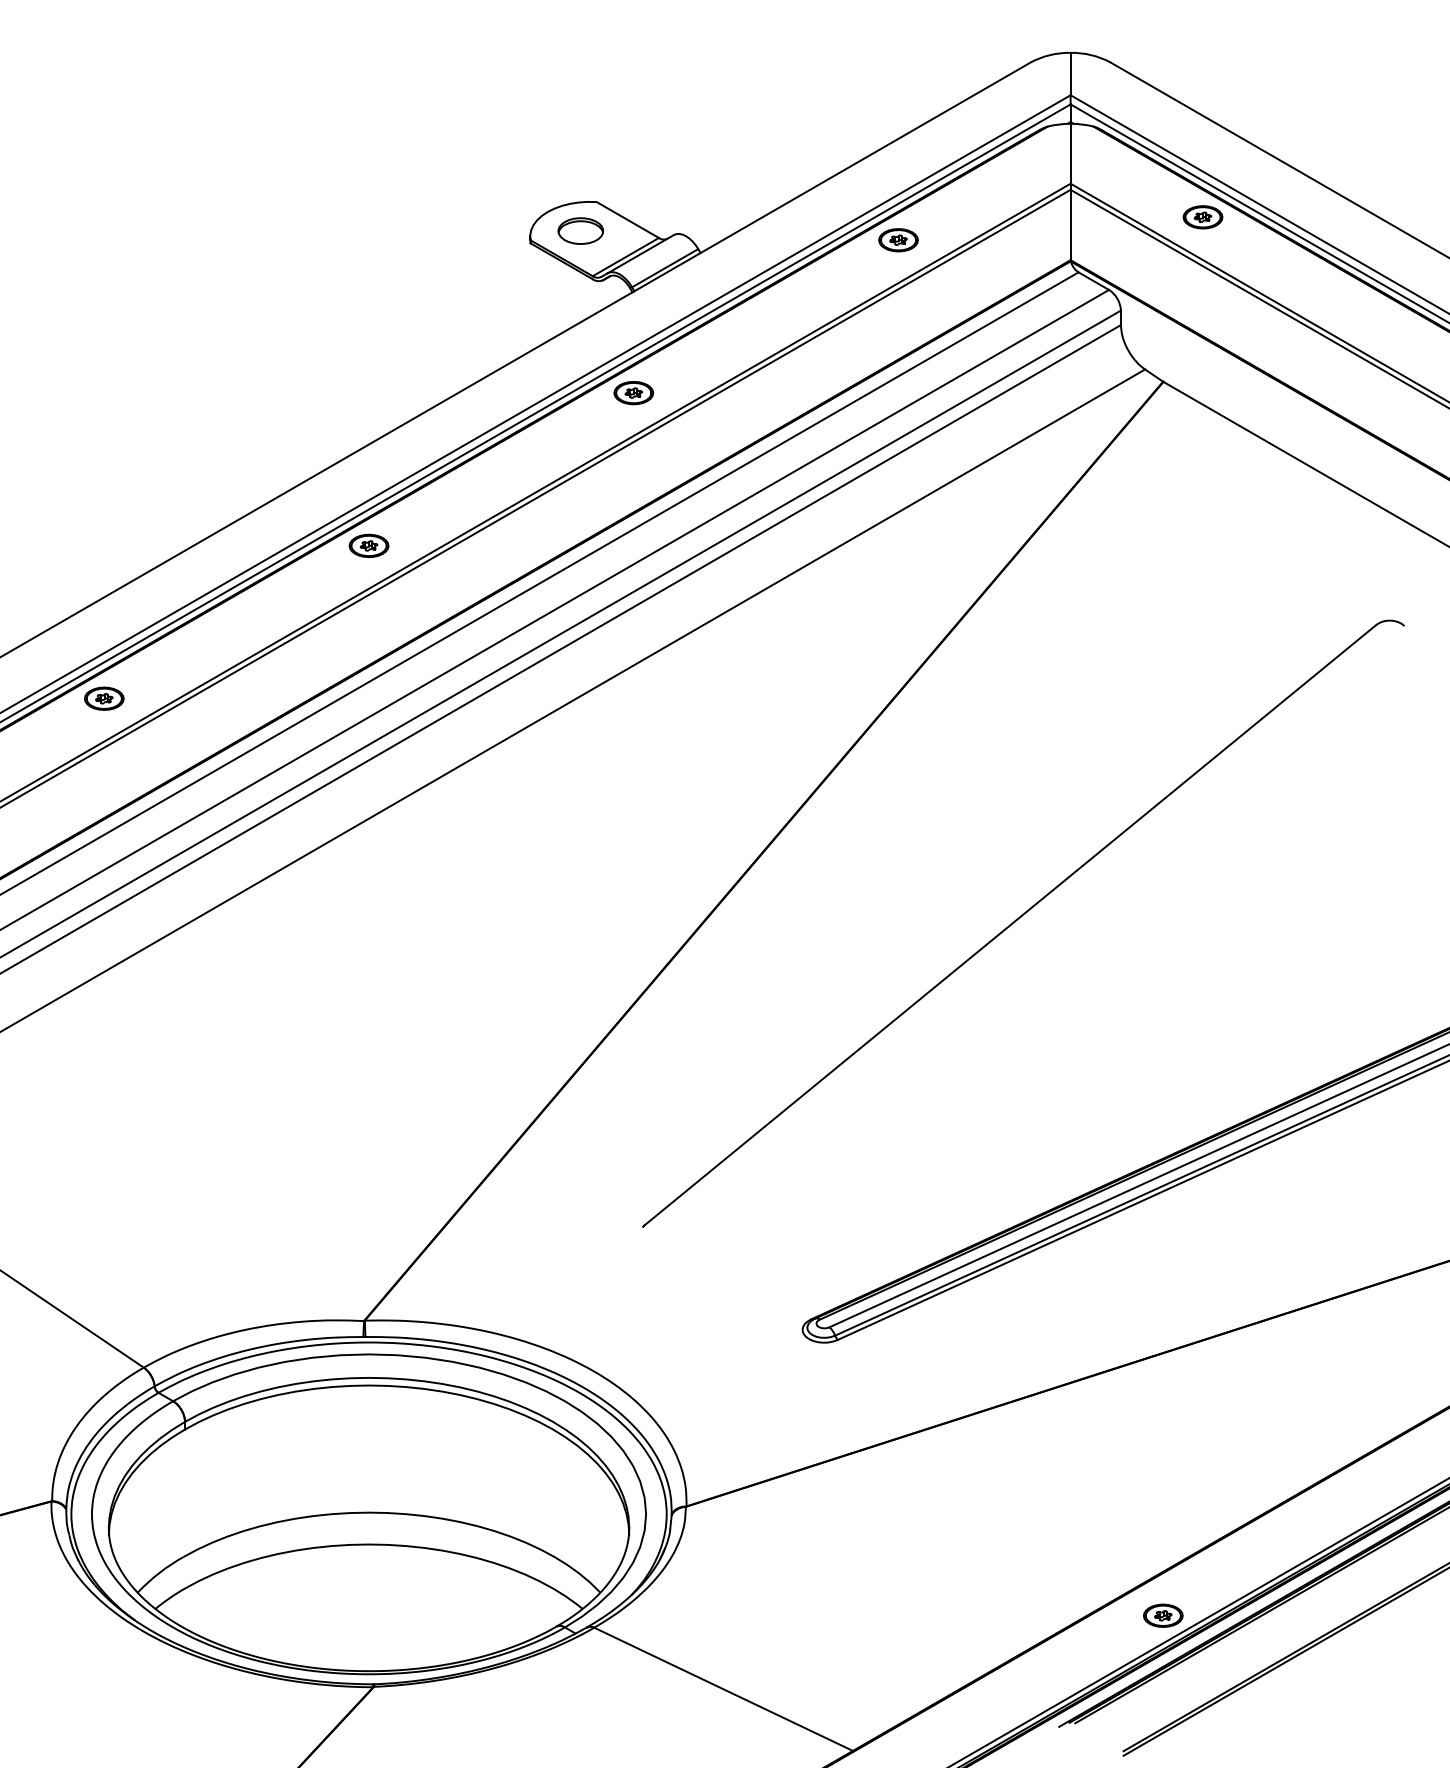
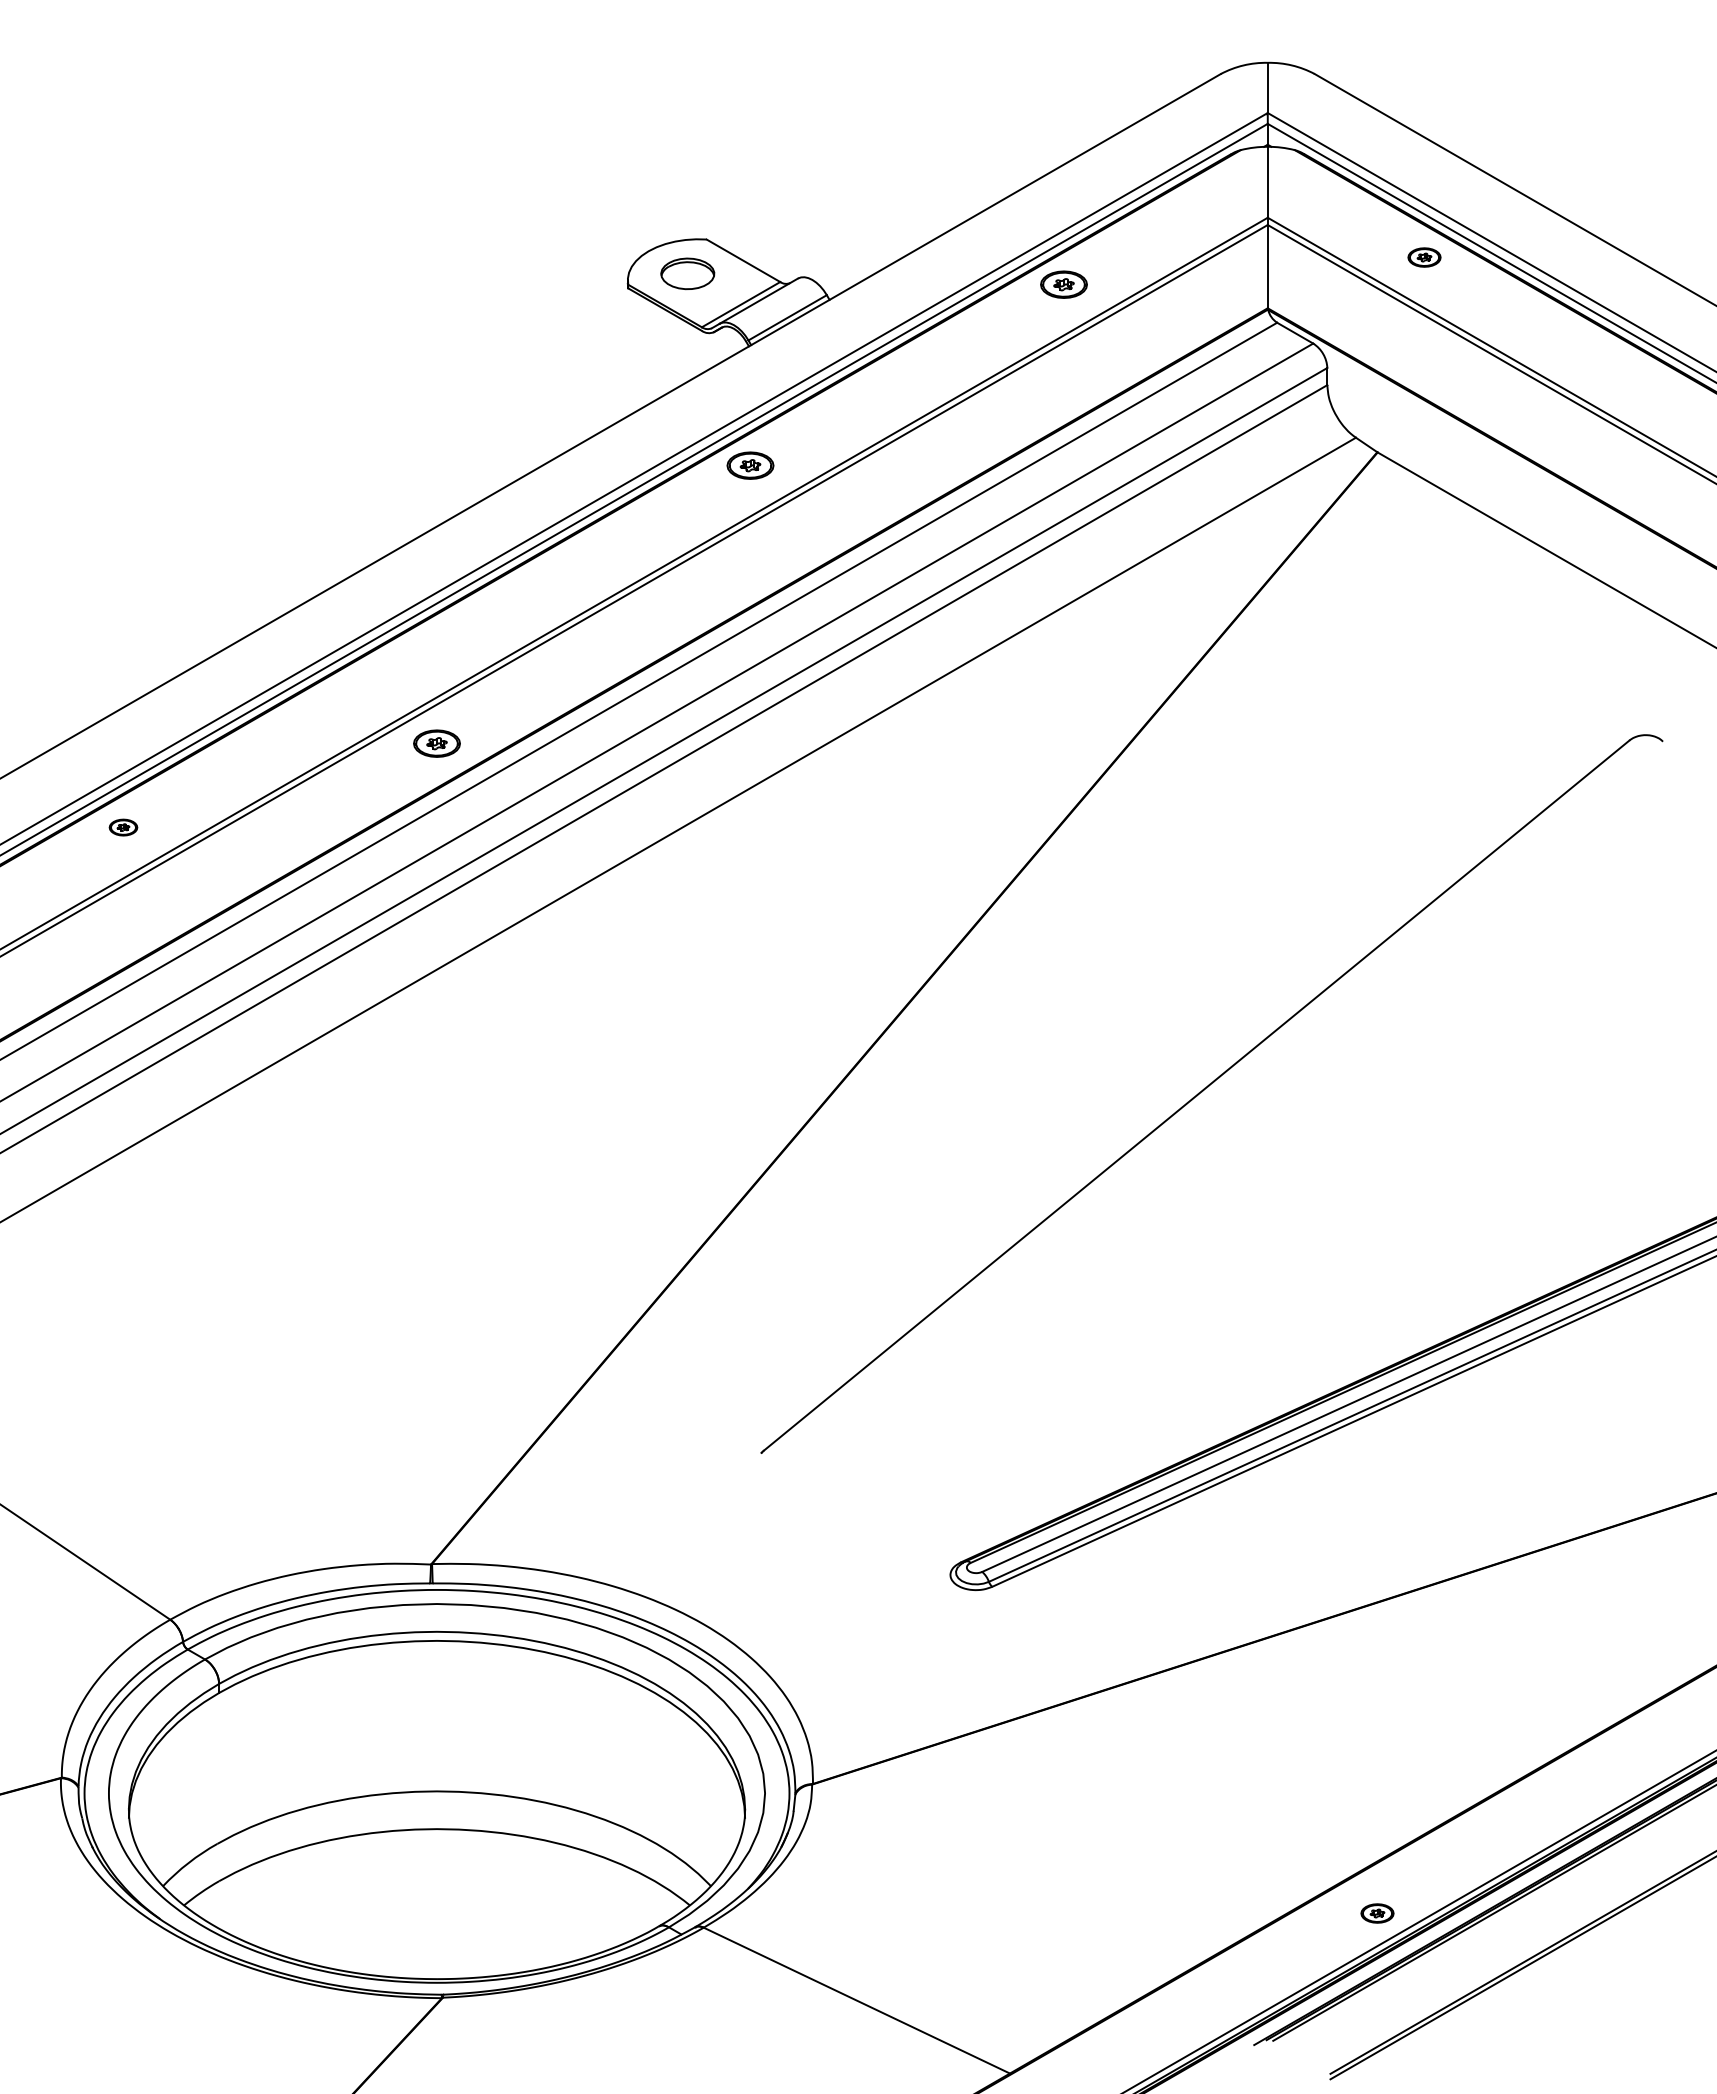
part: (1202, 217) -> (1424, 257), size x0.7
part: (368, 545) -> (436, 743), moved
part: (104, 698) -> (123, 827), size x0.6
part: (1163, 1615) -> (1377, 1913), size x0.7

